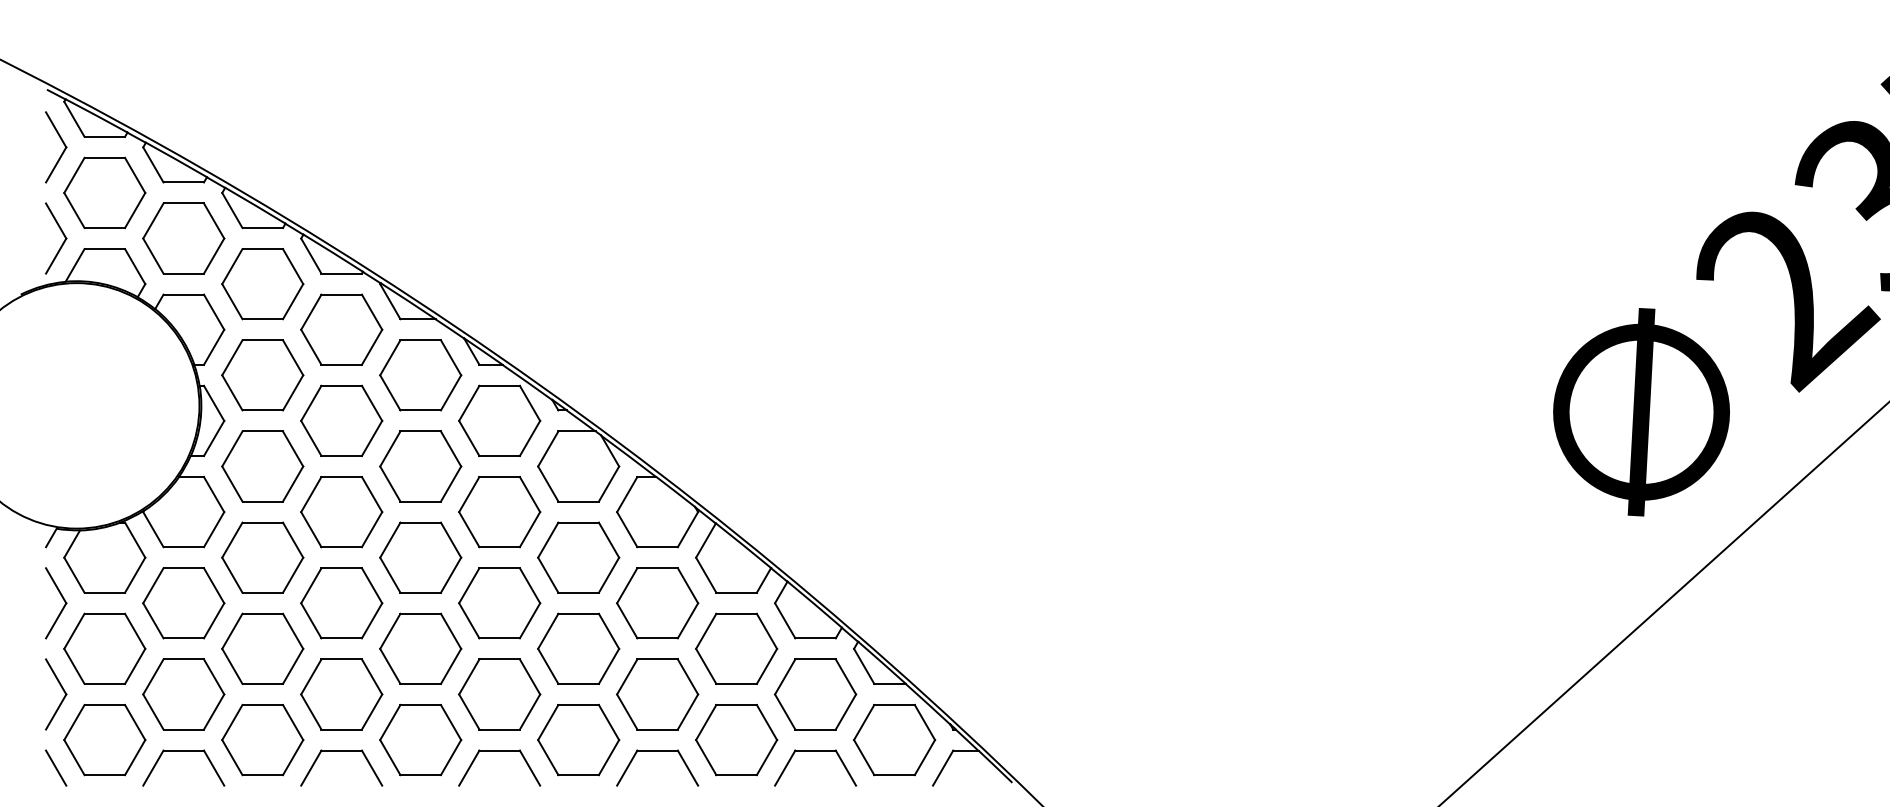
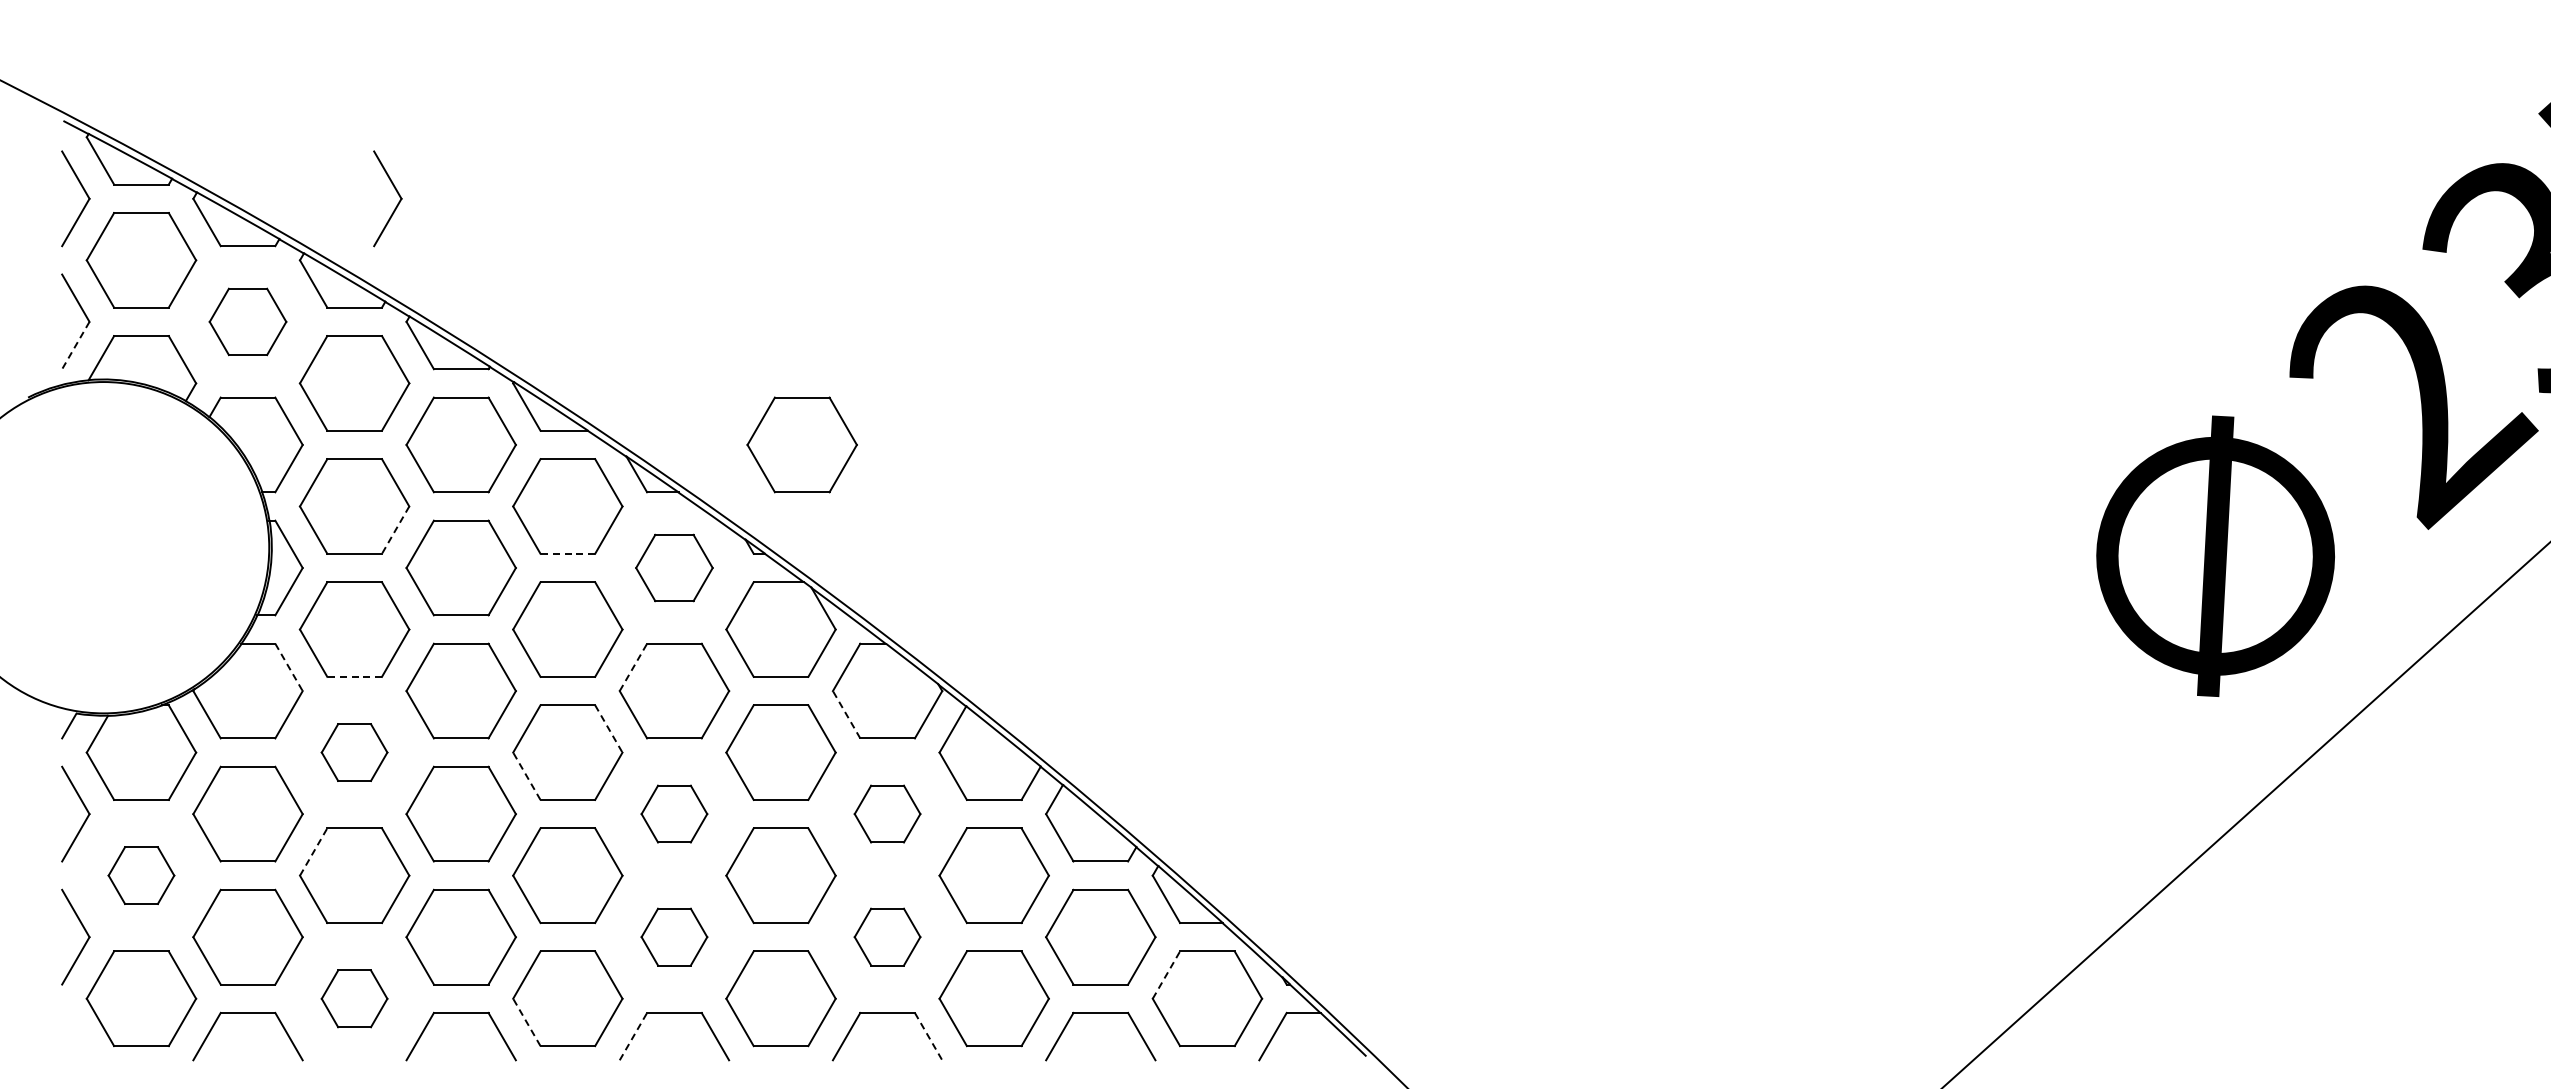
part: (293, 142) -> (396, 192), added
part: (183, 238) -> (247, 321), size x0.7
line: (55, 256) -> (75, 345), solid -> dashed
part: (593, 329) -> (801, 444), added
line: (293, 393) -> (395, 530), solid -> dashed
line: (420, 410) -> (567, 553), solid -> dashed
part: (499, 420) -> (674, 567), size x0.7
line: (469, 493) -> (633, 666), solid -> dashed
line: (214, 494) -> (289, 667), solid -> dashed
line: (262, 501) -> (354, 676), solid -> dashed
line: (627, 529) -> (846, 714), solid -> dashed
line: (451, 540) -> (609, 729), solid -> dashed
part: (262, 557) -> (354, 752), size x0.6
line: (390, 574) -> (526, 775), solid -> dashed
part: (499, 602) -> (674, 813), size x0.6
part: (657, 602) -> (887, 813), size x0.6
line: (232, 630) -> (313, 851), solid -> dashed
part: (104, 648) -> (141, 875), size x0.6
part: (499, 693) -> (674, 936), size x0.6
part: (657, 693) -> (887, 936), size x0.6
line: (864, 722) -> (1166, 974), solid -> dashed
part: (262, 739) -> (354, 998), size x0.6
line: (390, 756) -> (526, 1021), solid -> dashed
line: (55, 768) -> (75, 1036), removed
line: (469, 768) -> (633, 1036), solid -> dashed
line: (687, 768) -> (928, 1037), solid -> dashed

